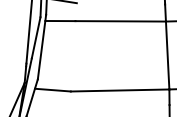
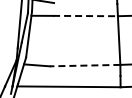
line: (120, 21) -> (85, 16), solid -> dashed
line: (119, 90) -> (84, 65), solid -> dashed

